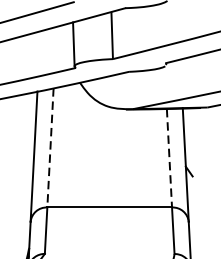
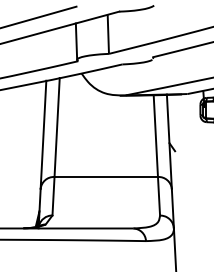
line: (50, 147) -> (57, 127), dashed -> solid
line: (169, 158) -> (155, 136), dashed -> solid

